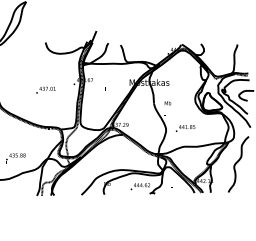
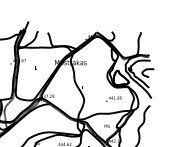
text: (167, 103) -> (106, 126), moved
text: (185, 128) -> (113, 99), moved

